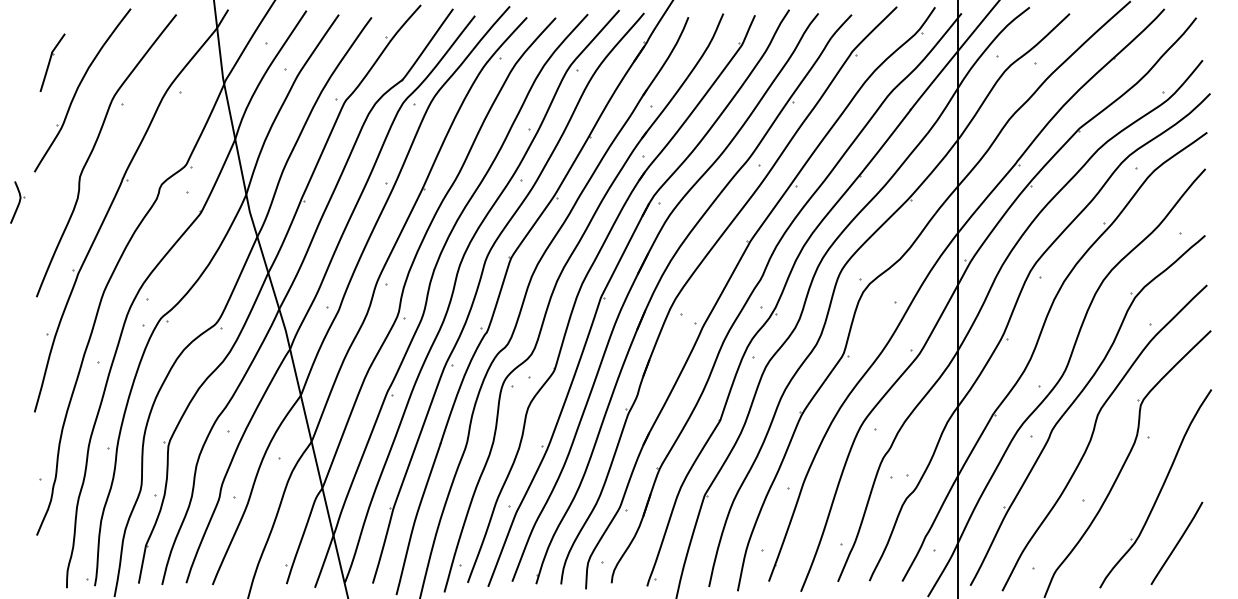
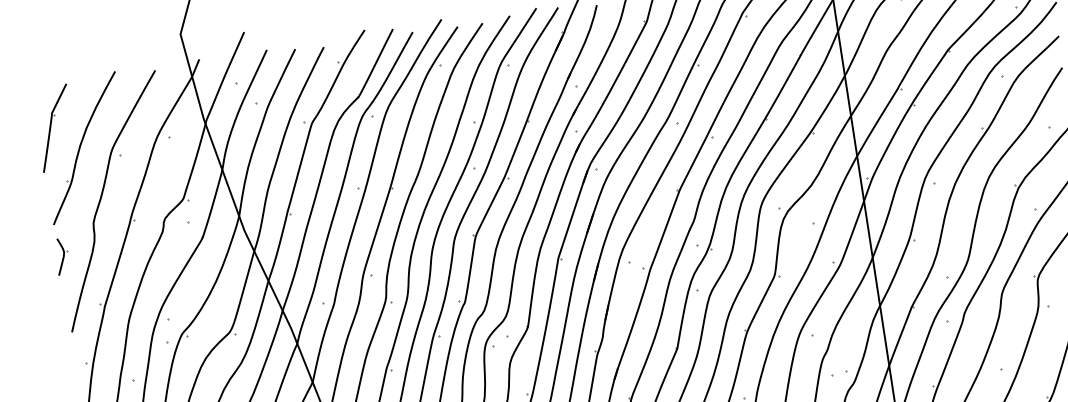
part: (52, 62) -> (54, 128), size x1.67
part: (17, 202) -> (62, 256), moved

